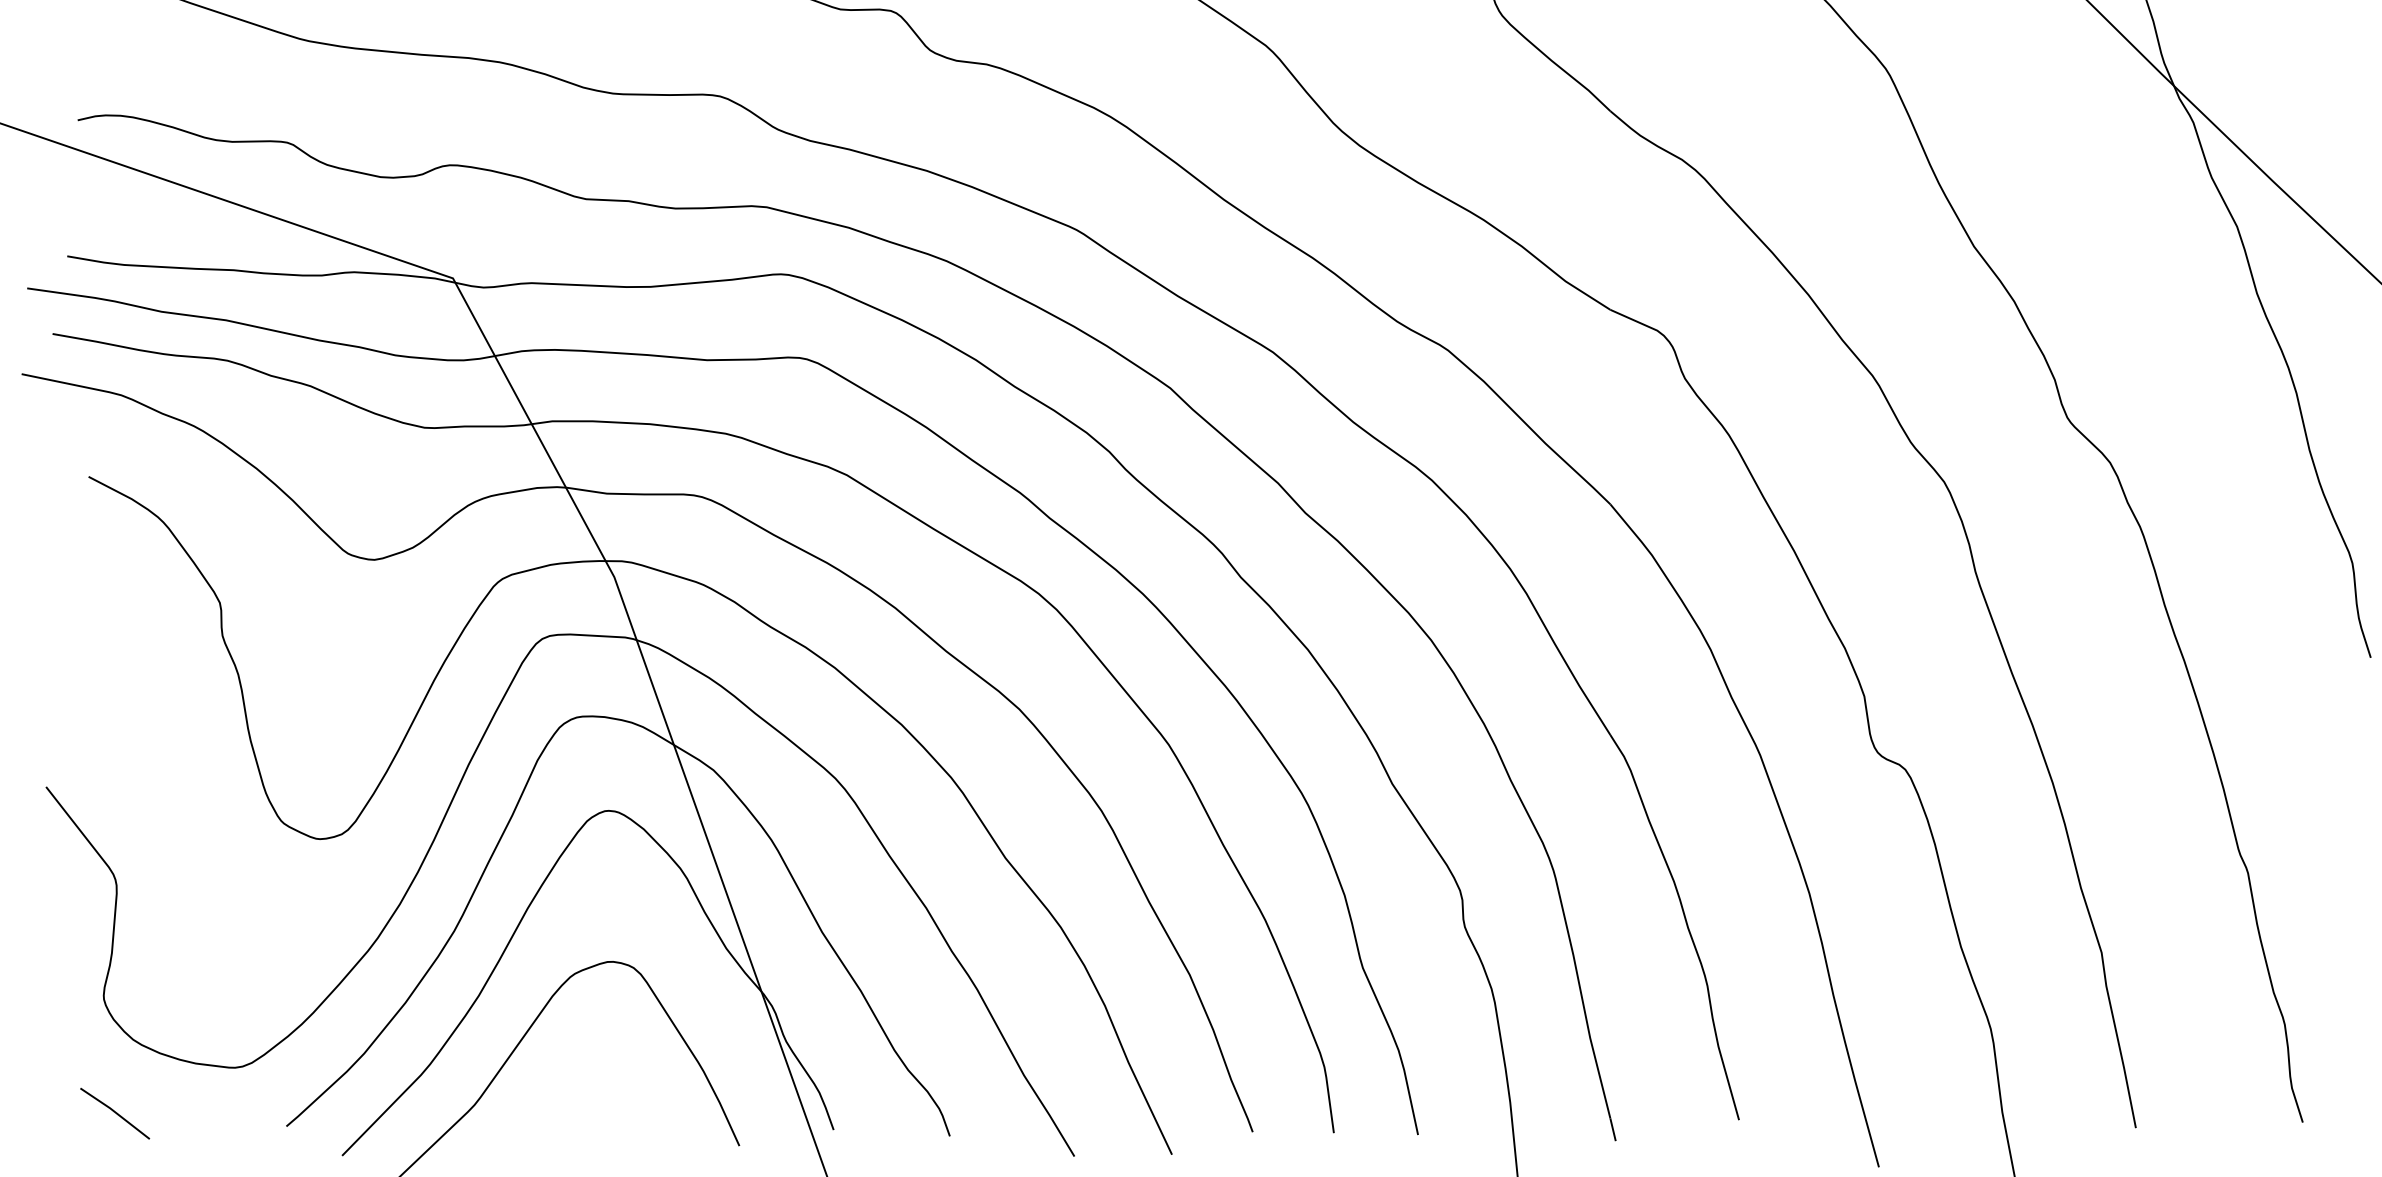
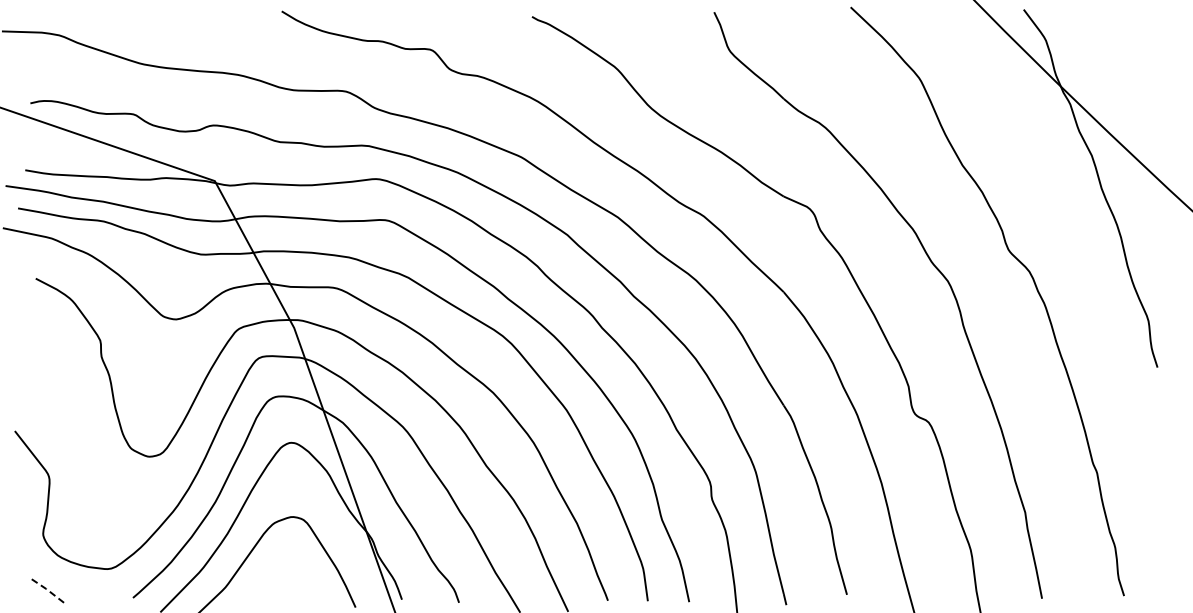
line: (114, 1111) -> (48, 590), solid -> dashed

